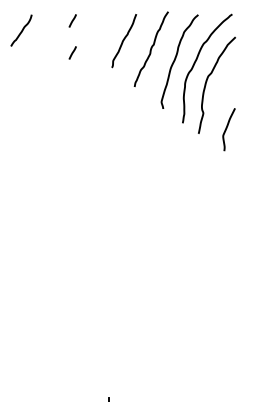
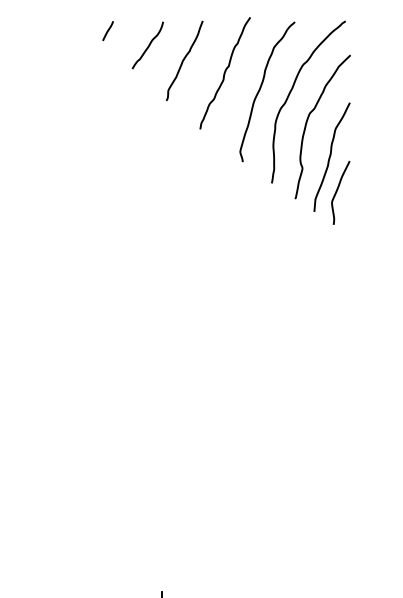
curve: (21, 30) -> (147, 45), moved
line: (72, 52) -> (107, 78), removed
curve: (222, 105) -> (330, 156), added

